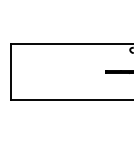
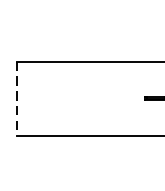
line: (11, 72) -> (17, 99), solid -> dashed

